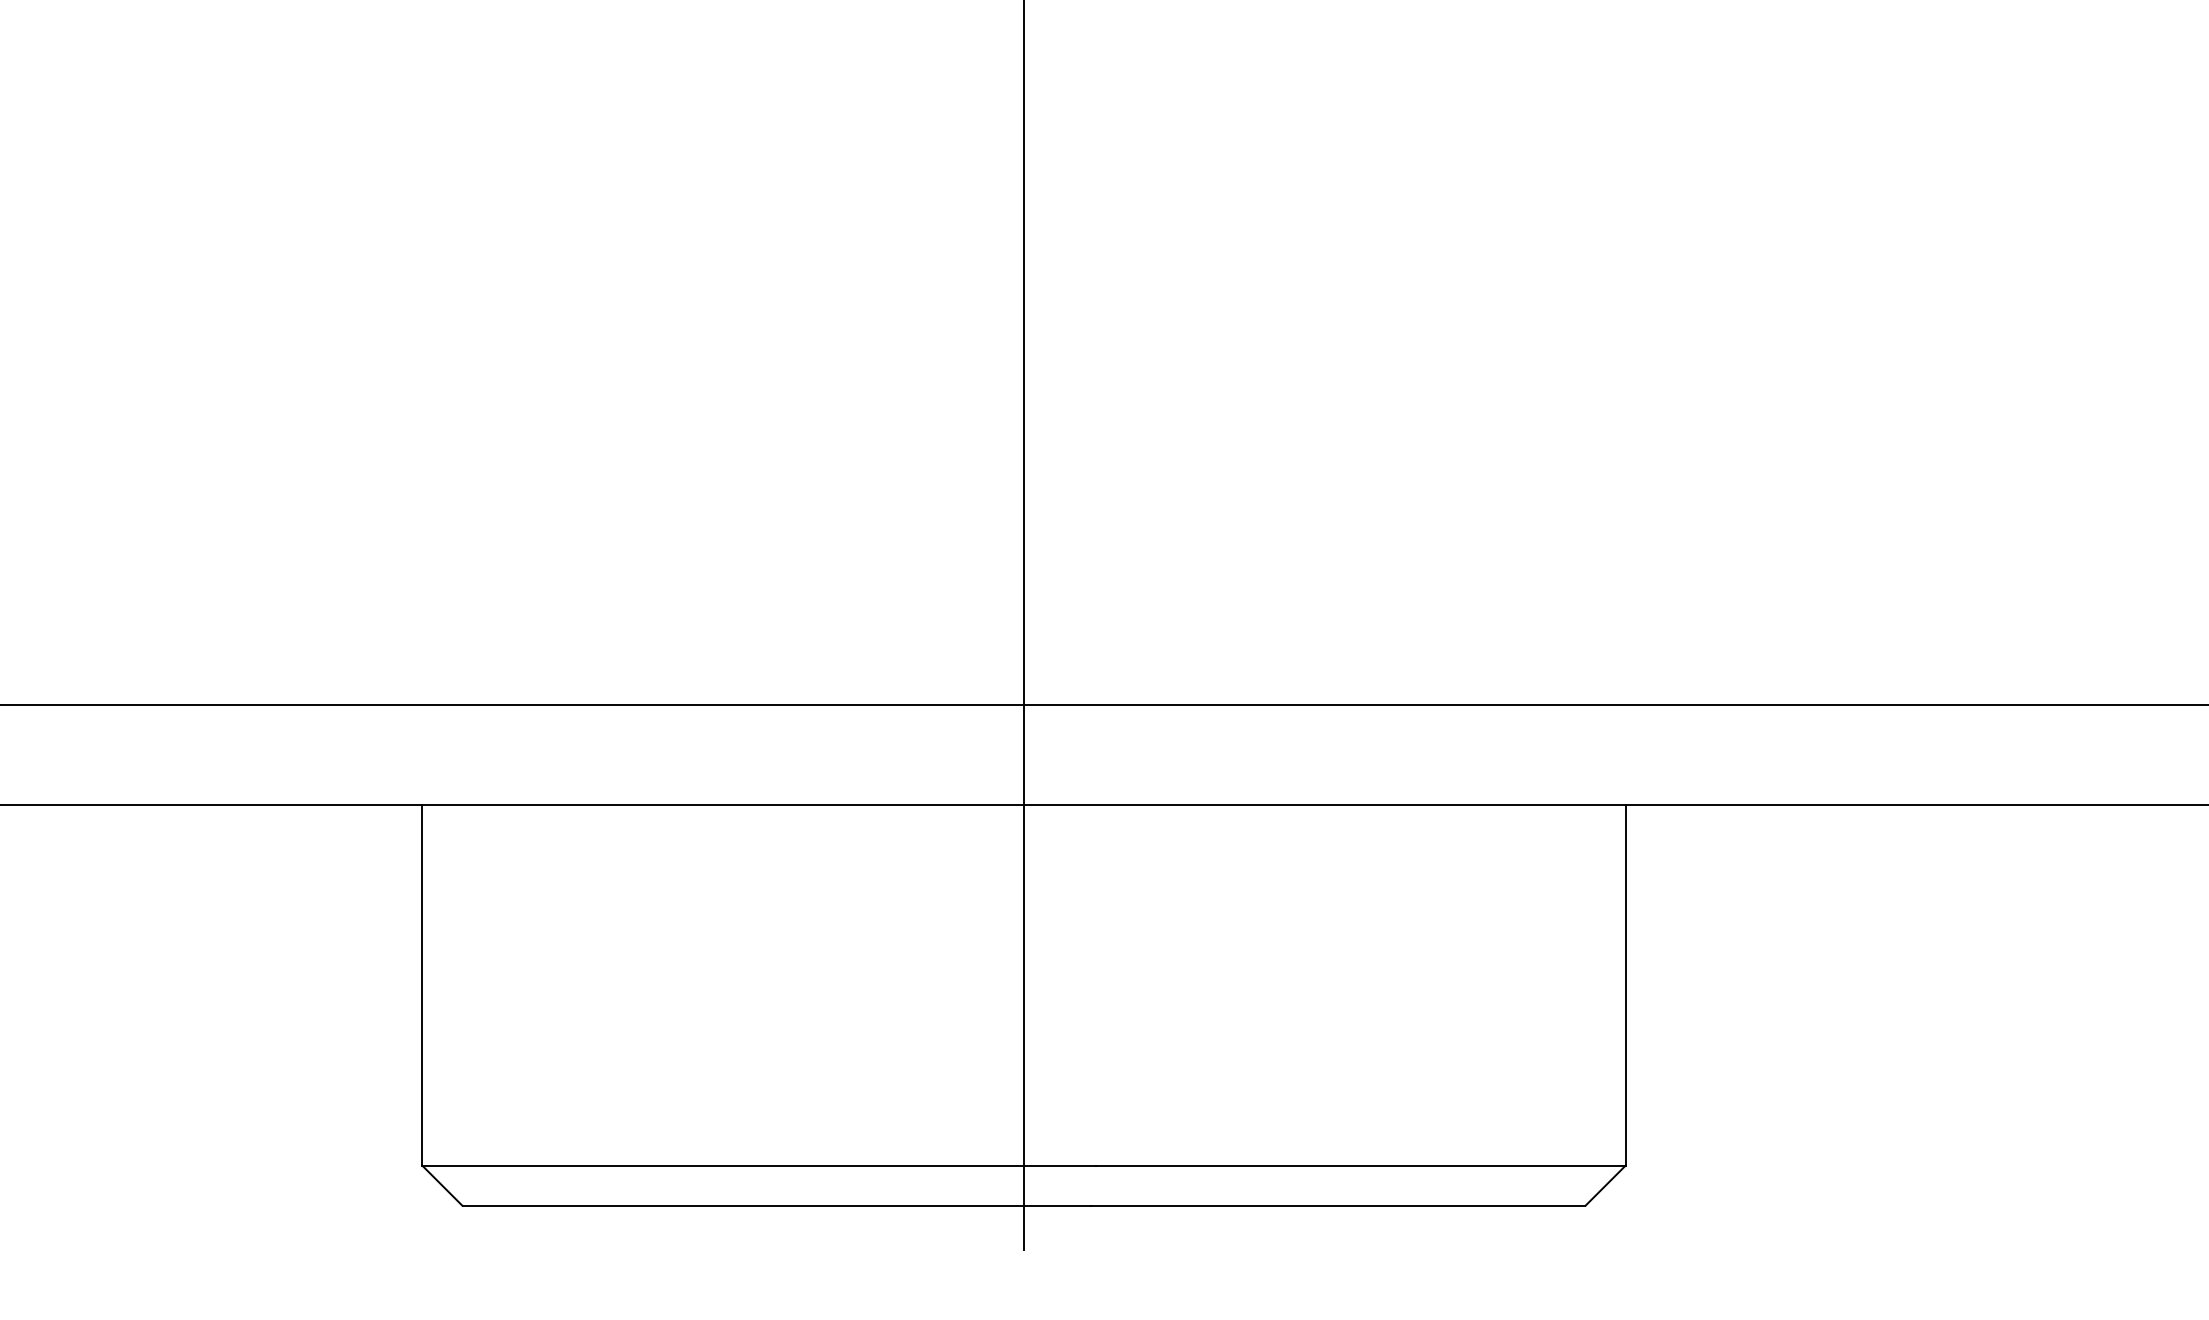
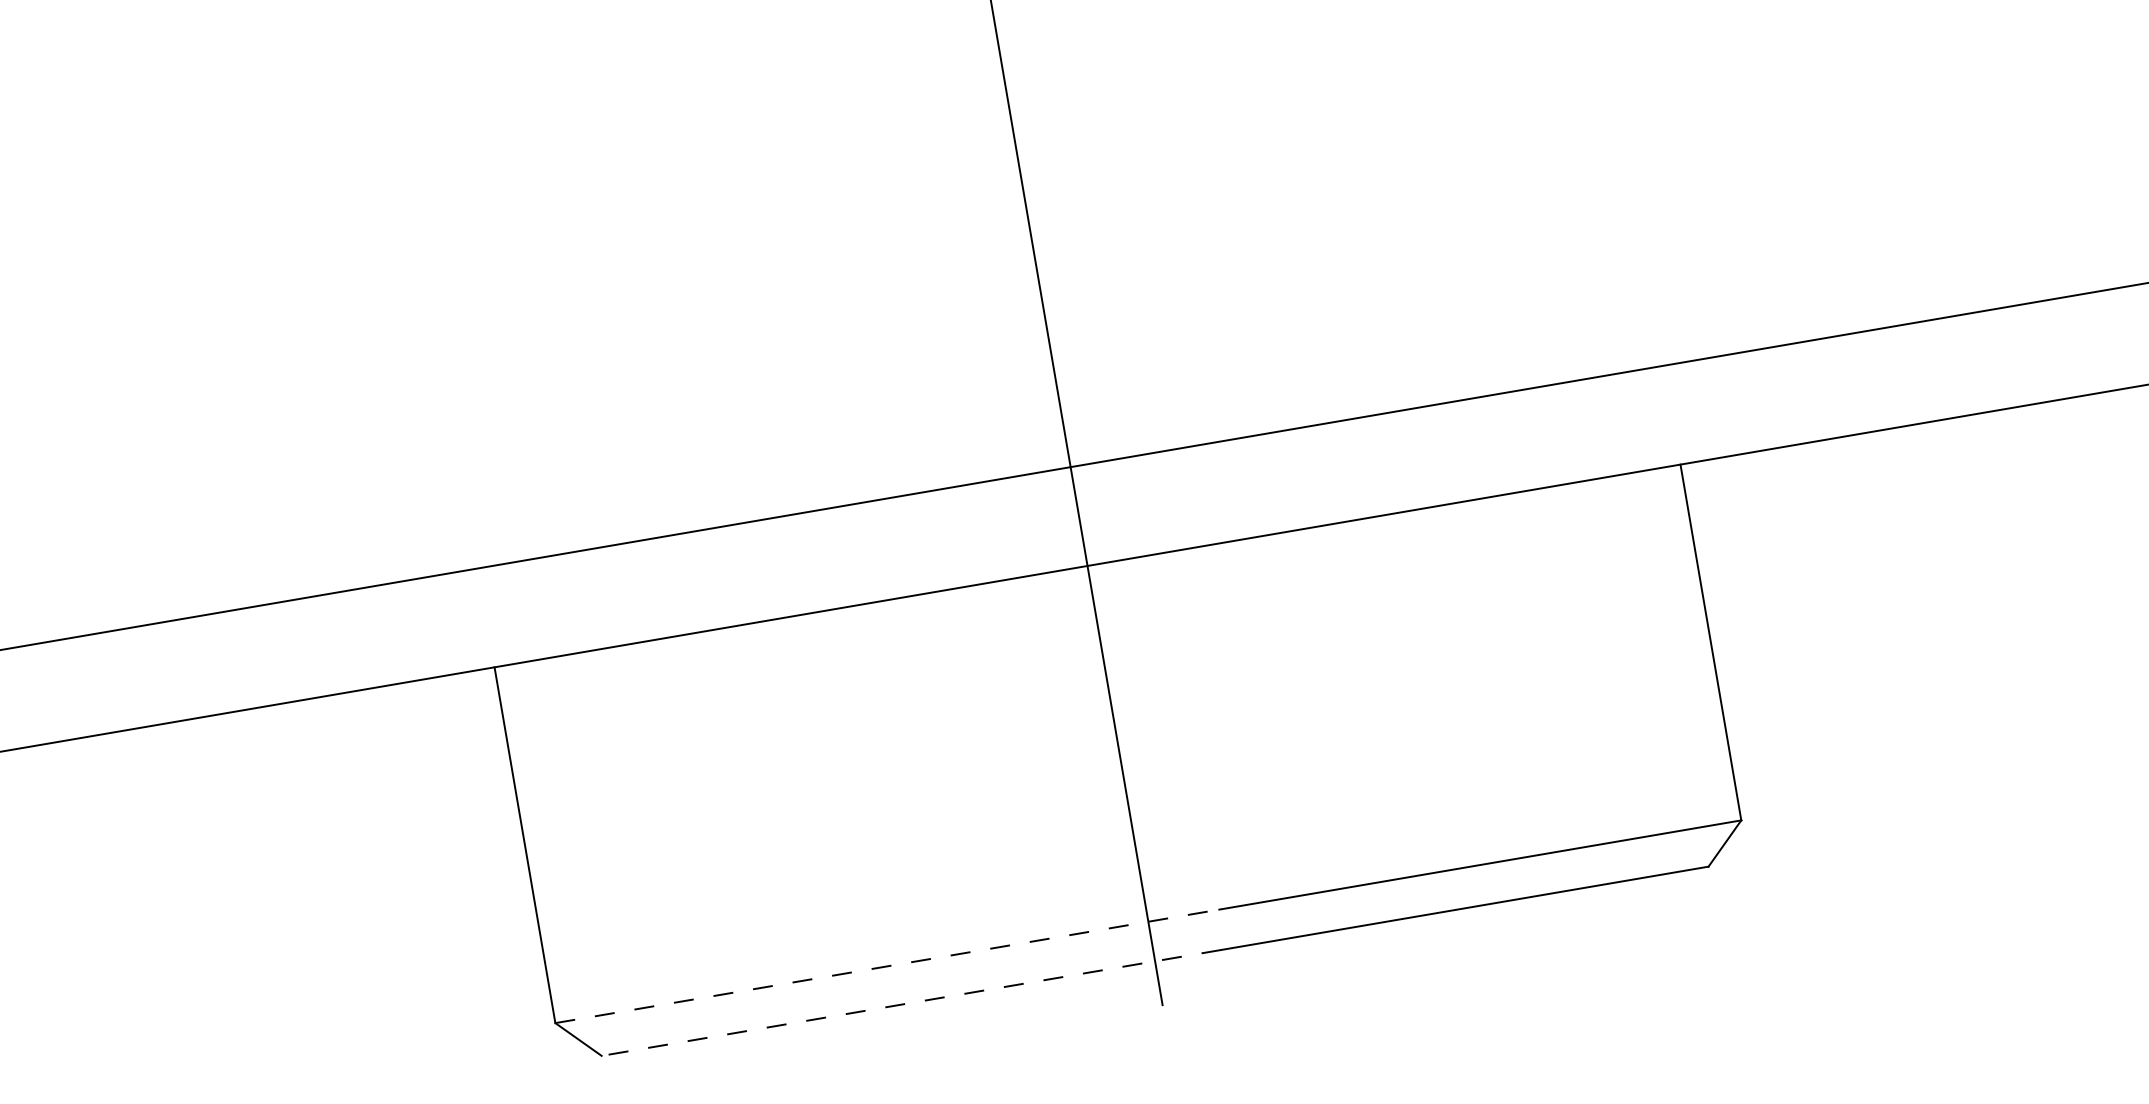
line: (759, 1165) -> (887, 966), solid -> dashed
line: (776, 1205) -> (911, 1002), solid -> dashed

